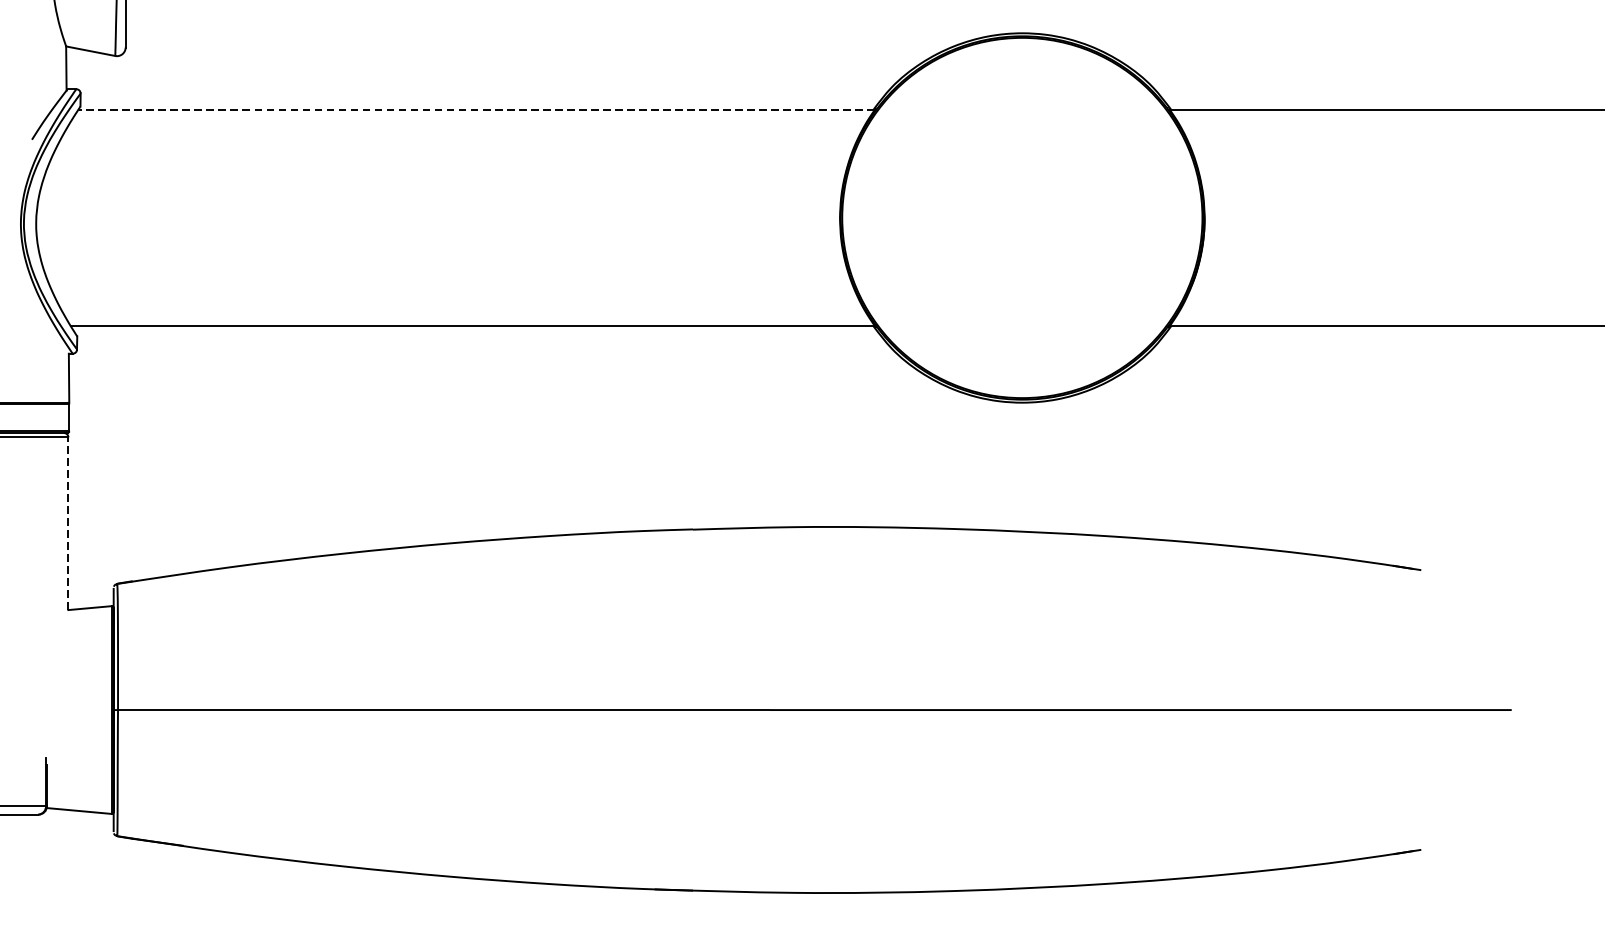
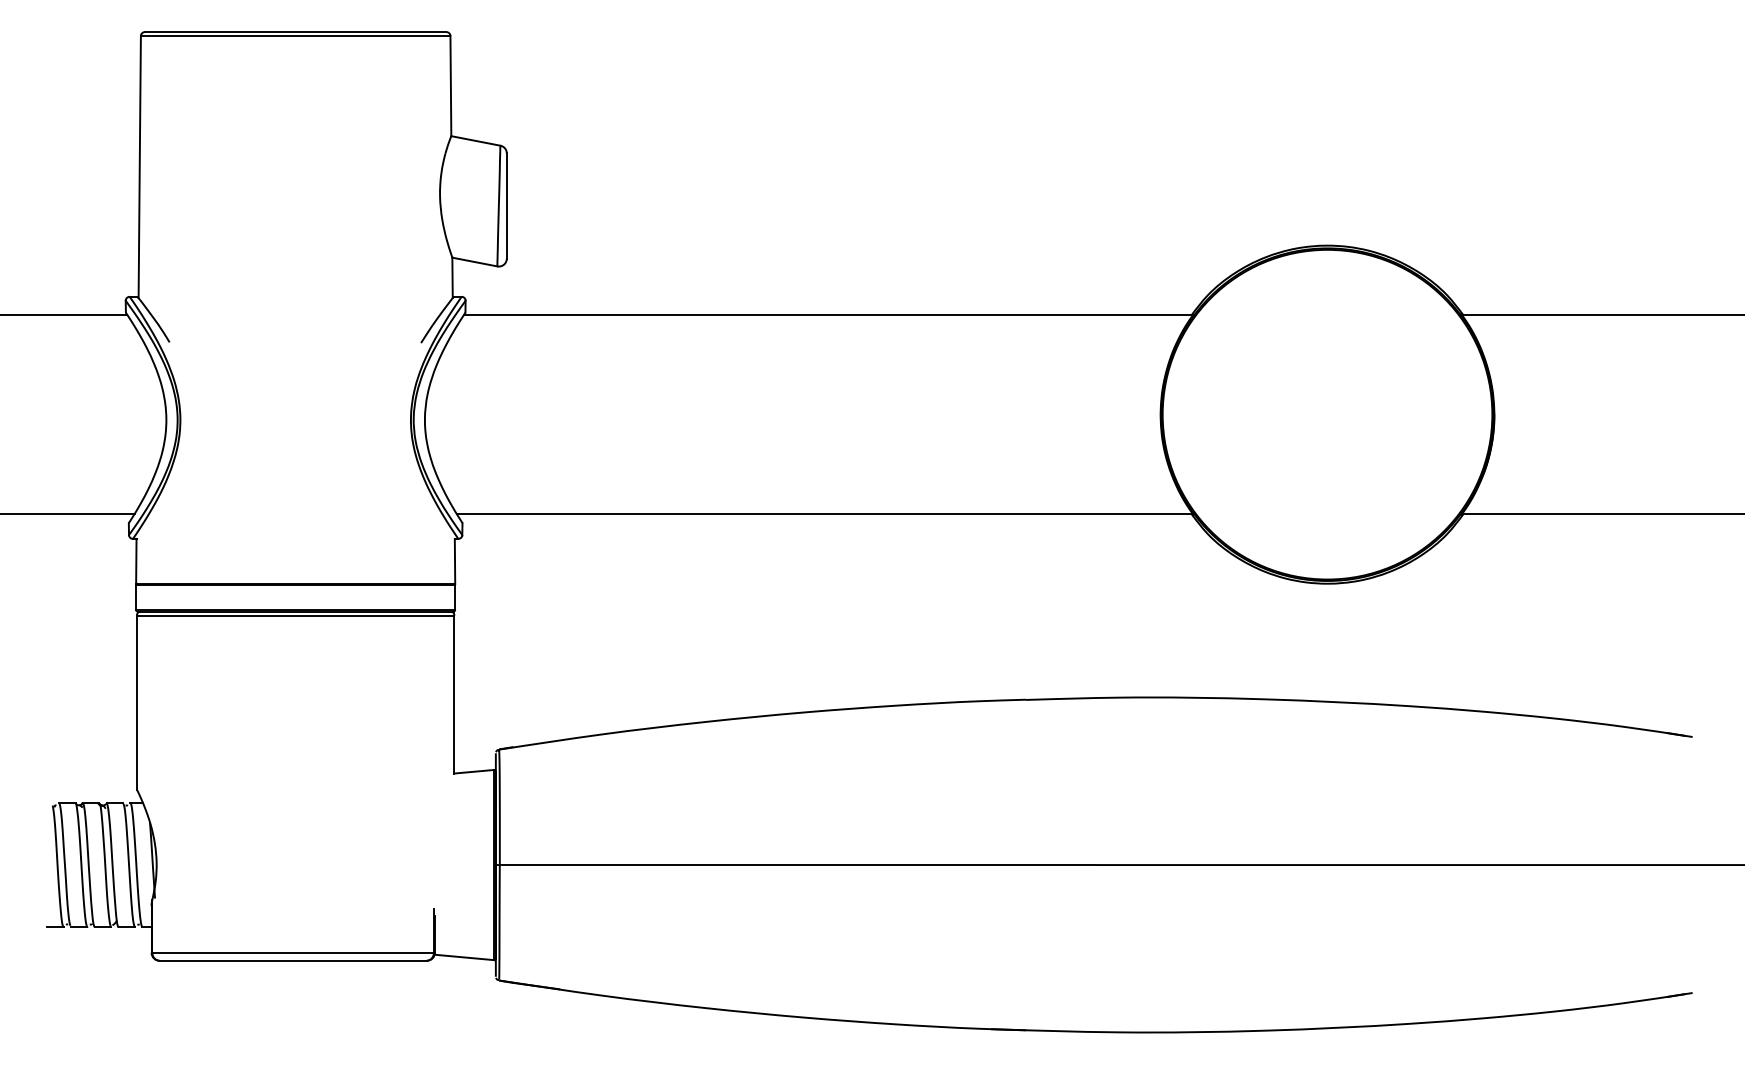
line: (477, 109) -> (828, 315), dashed -> solid
line: (68, 523) -> (454, 694), dashed -> solid

